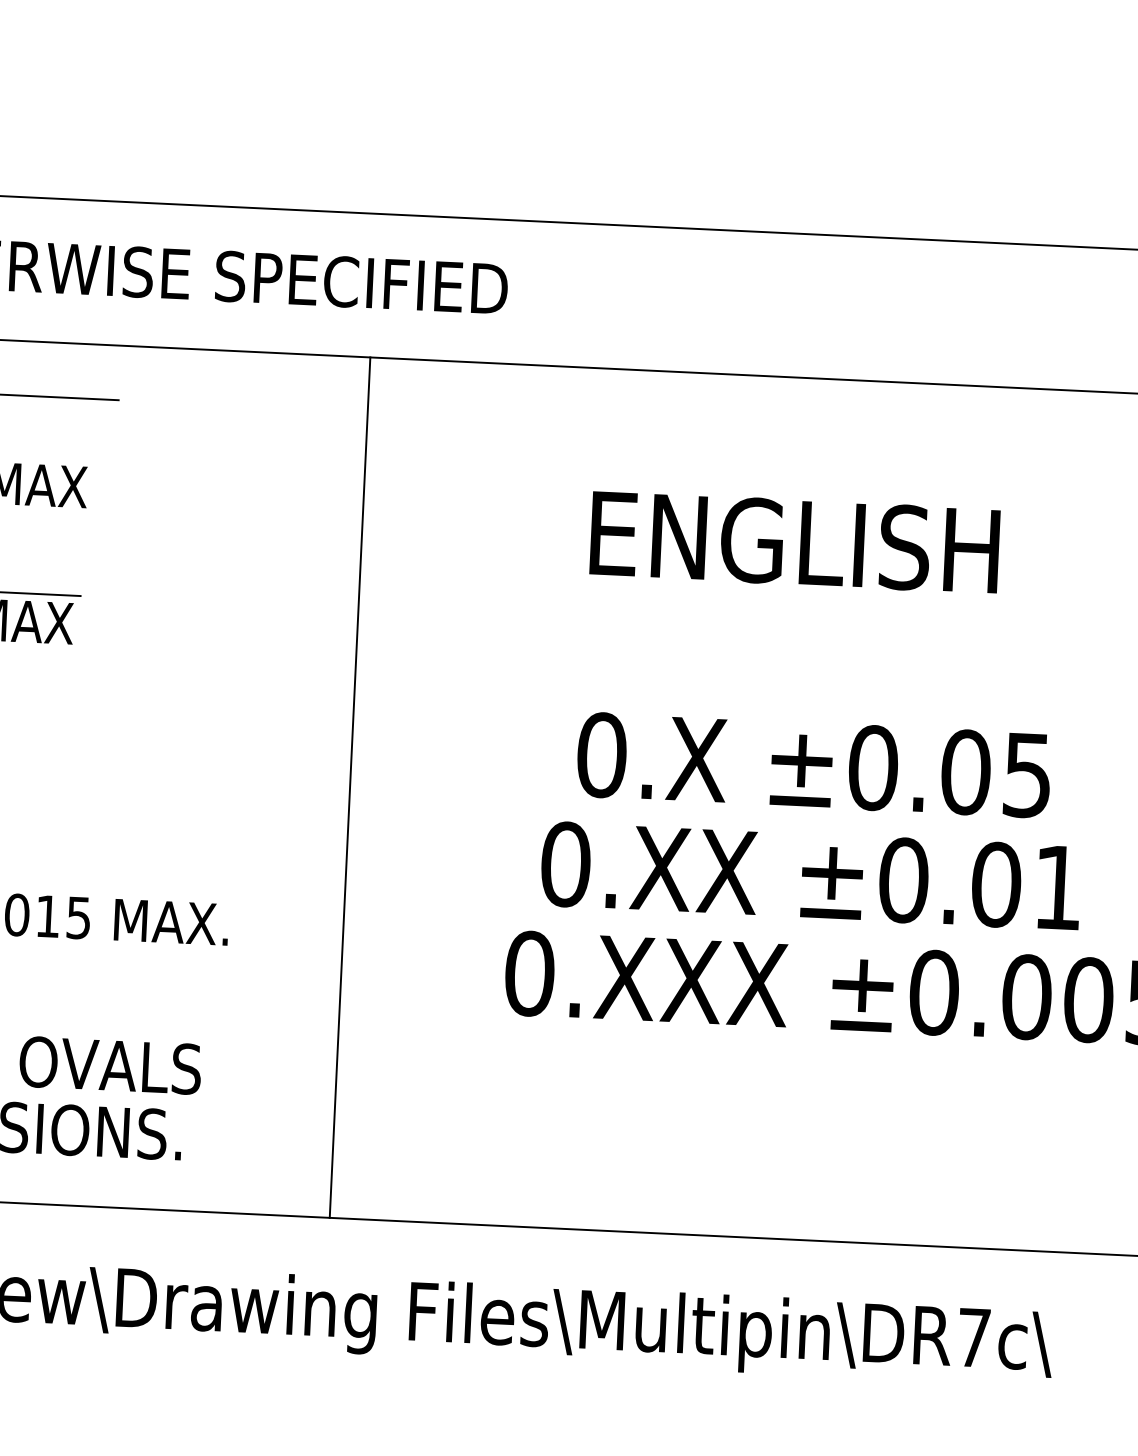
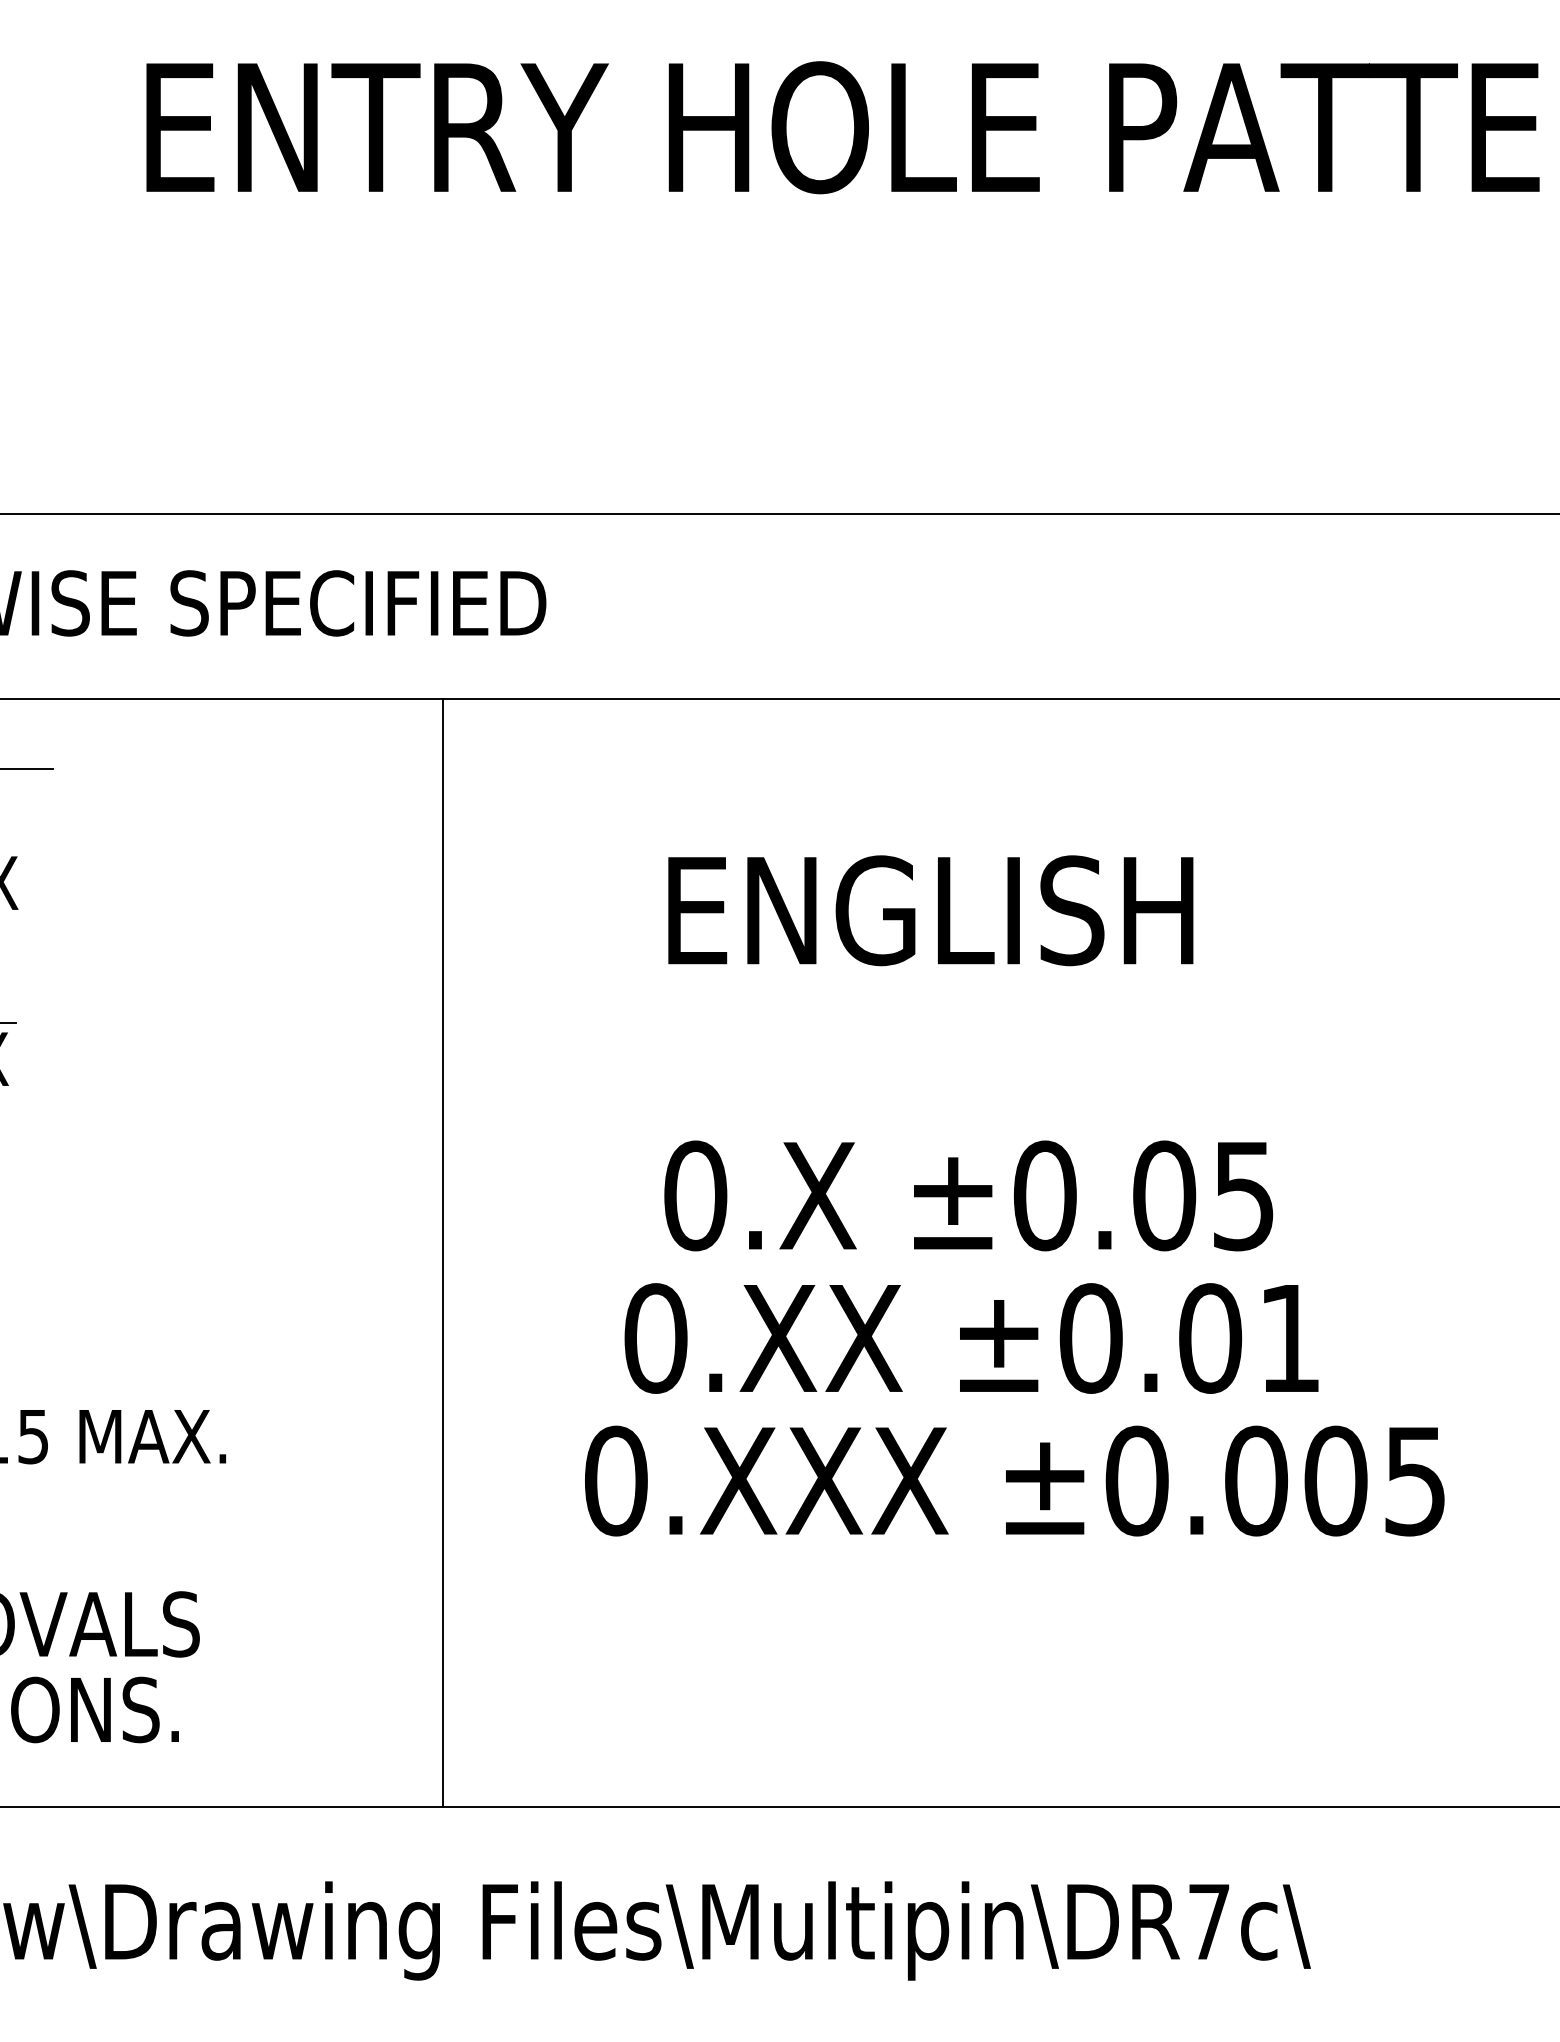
line: (349, 787) -> (442, 1252), moved

